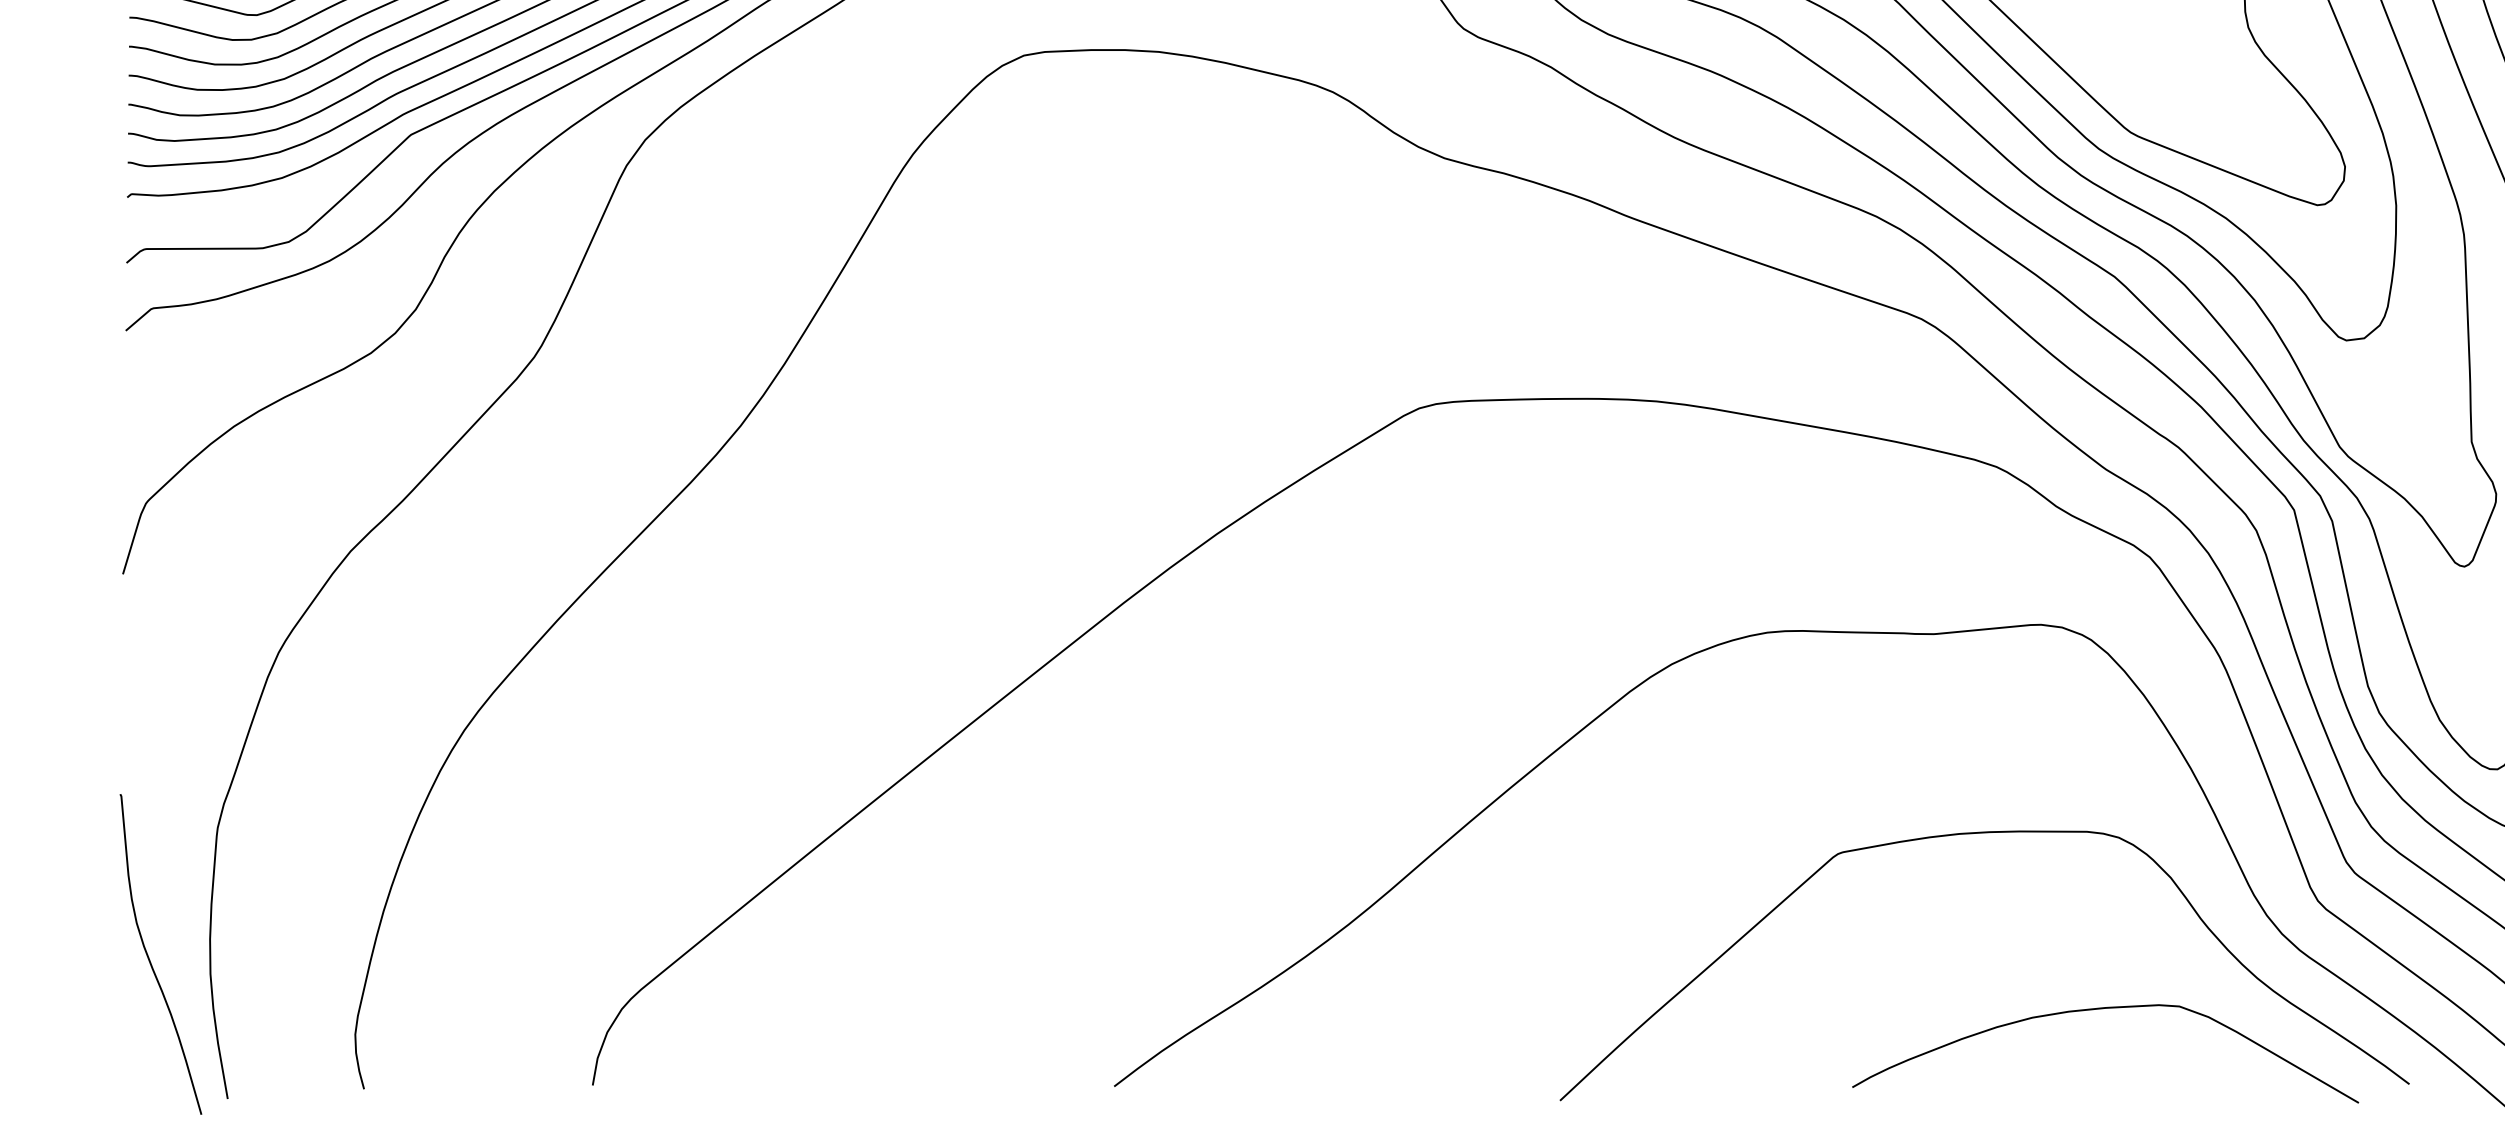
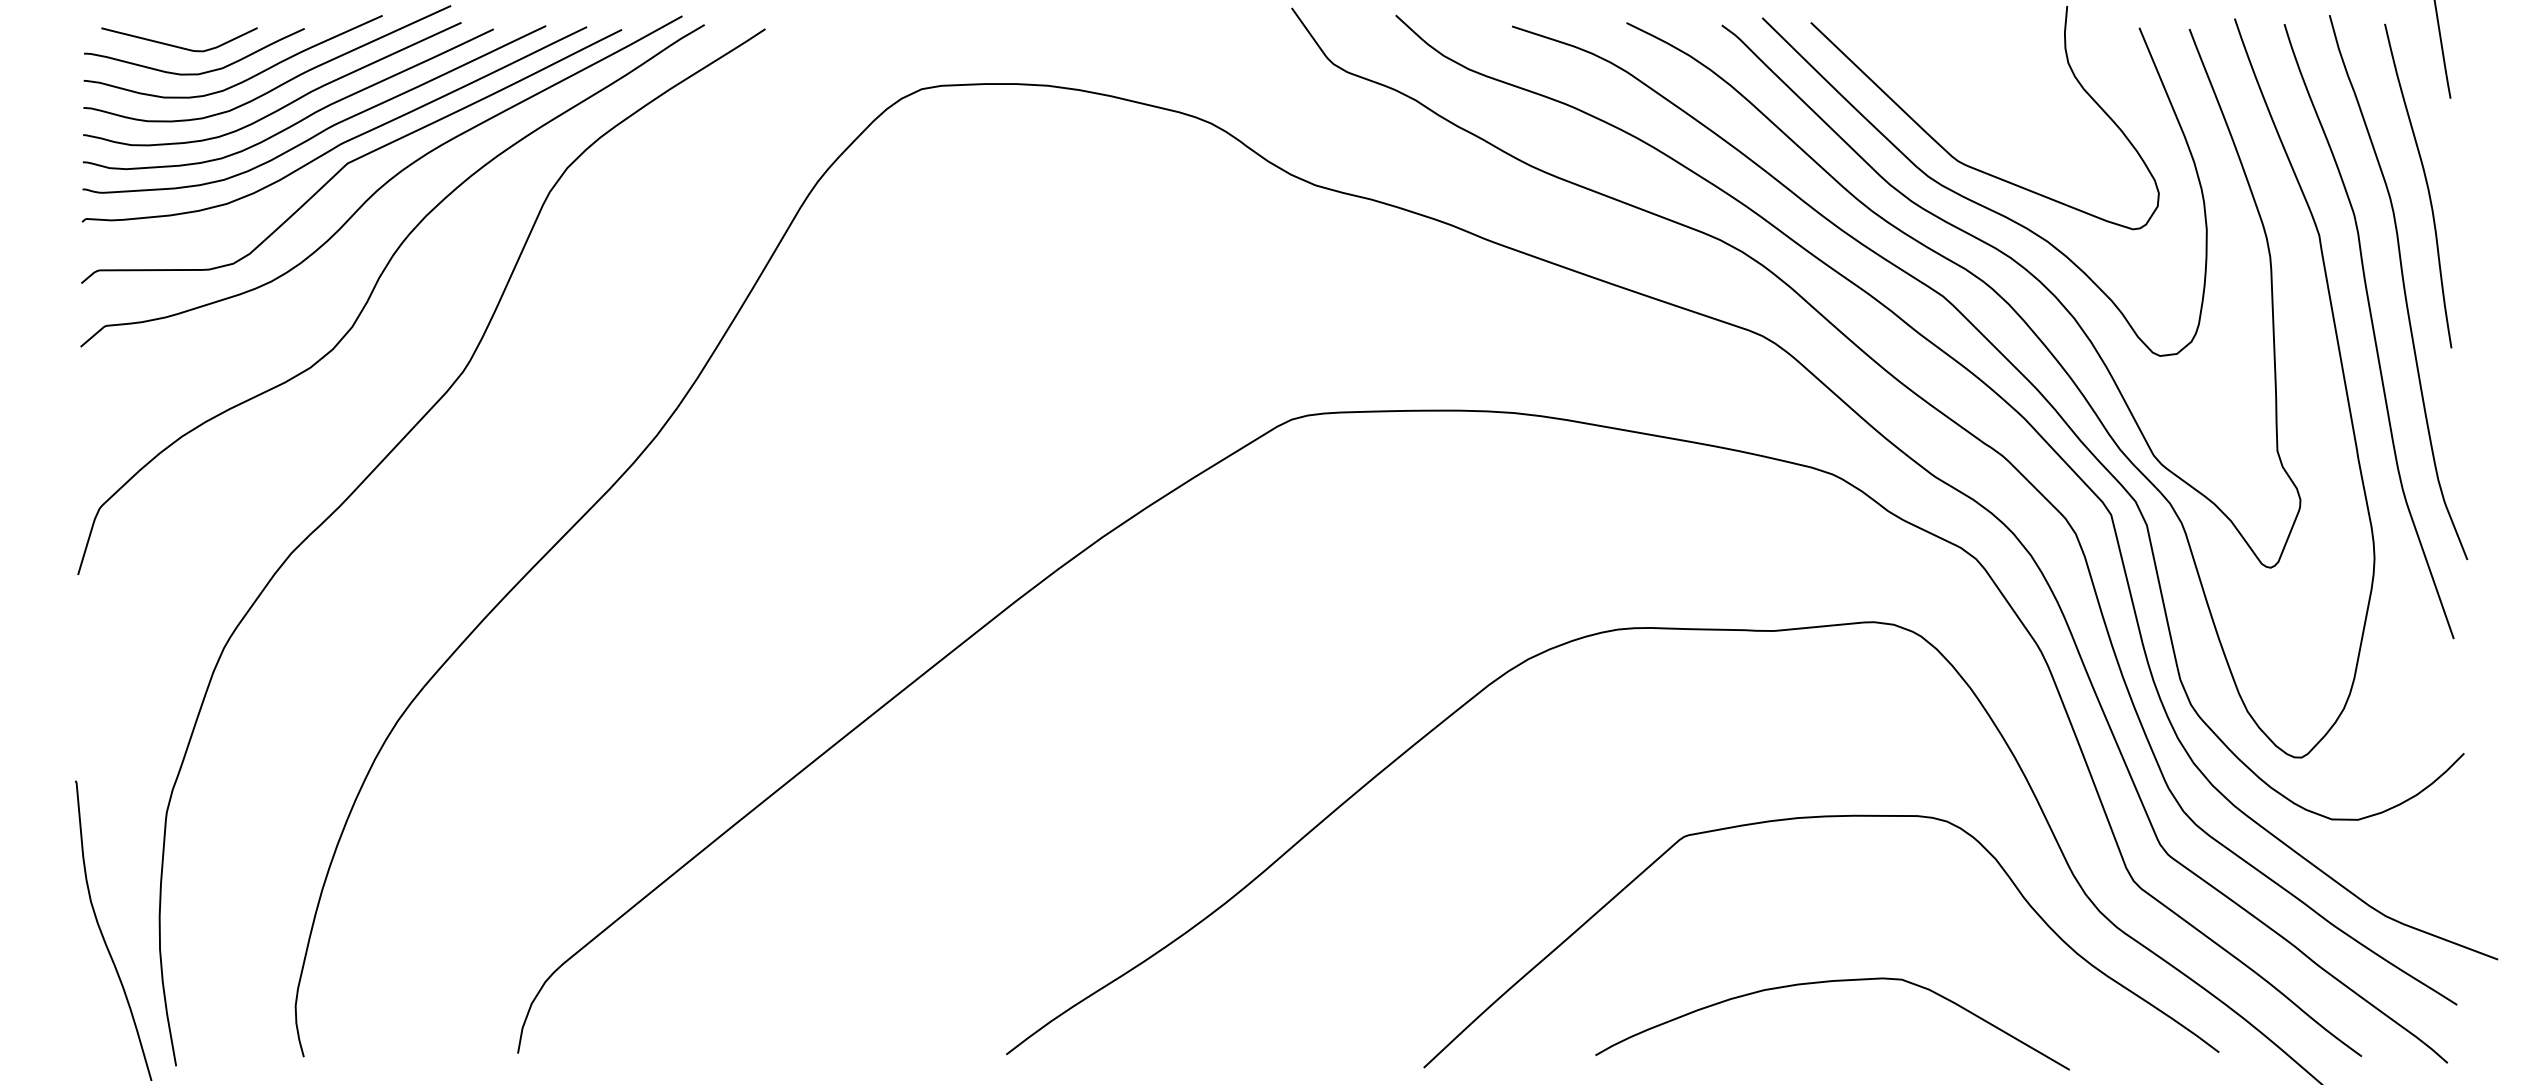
curve: (2103, 1009) -> (1830, 982), moved

